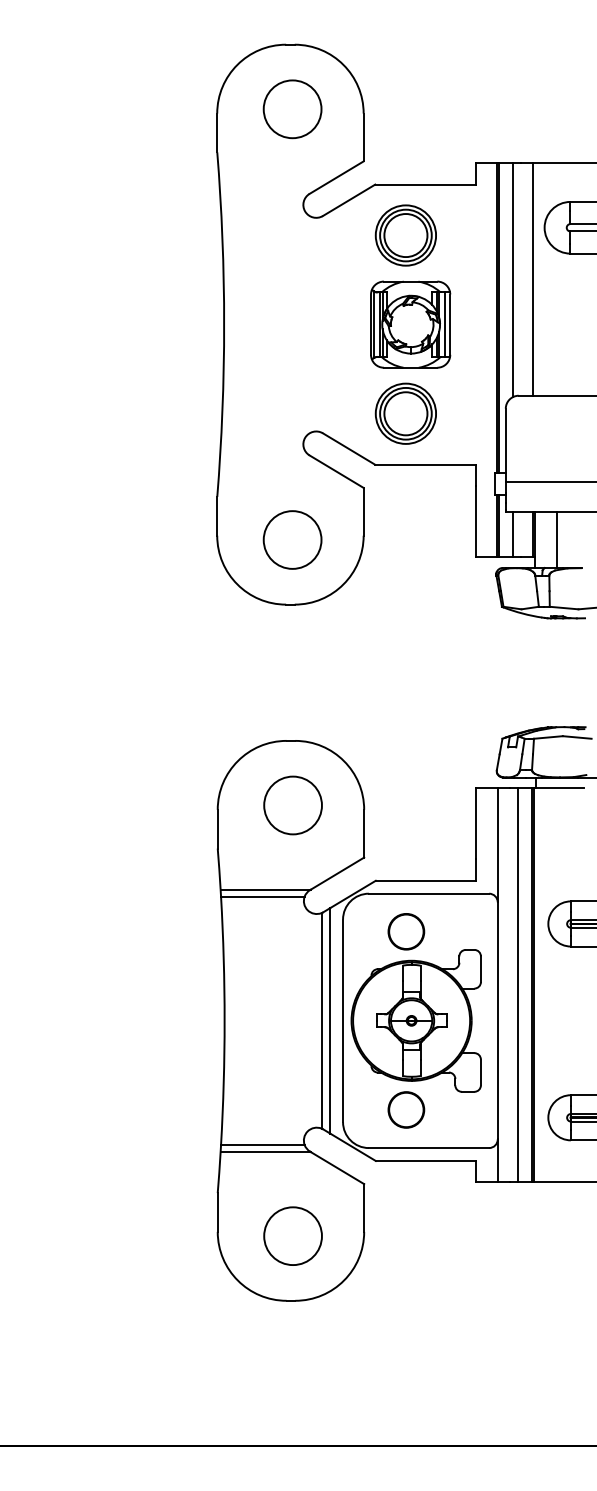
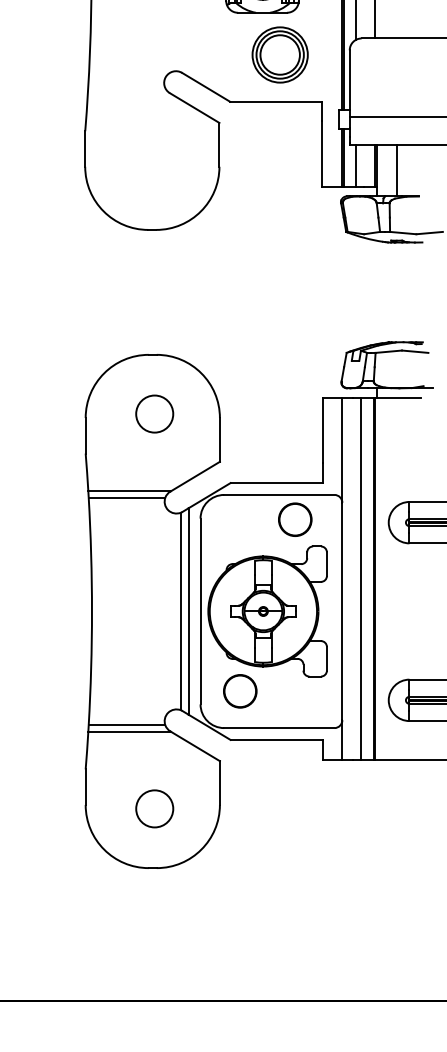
part: (405, 413) -> (279, 54), moved
circle: (292, 539) -> (154, 170), removed
circle: (292, 805) -> (154, 414), size x0.7
part: (406, 931) -> (295, 519), moved
part: (406, 1109) -> (240, 690), moved
circle: (292, 1236) -> (154, 809), size x0.7

